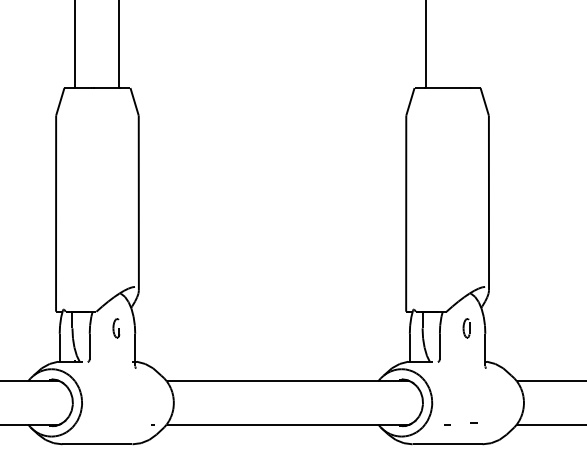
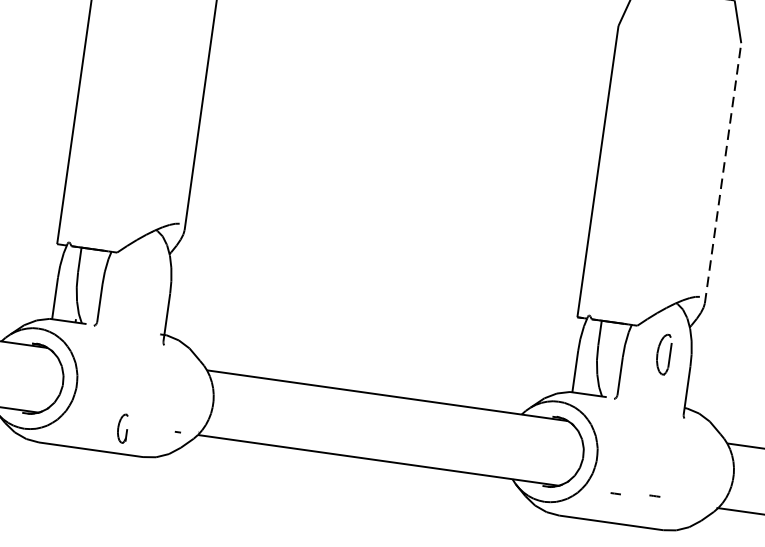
line: (488, 203) -> (722, 173), solid -> dashed
part: (116, 328) -> (122, 428), moved
part: (466, 328) -> (663, 354), size x1.4

